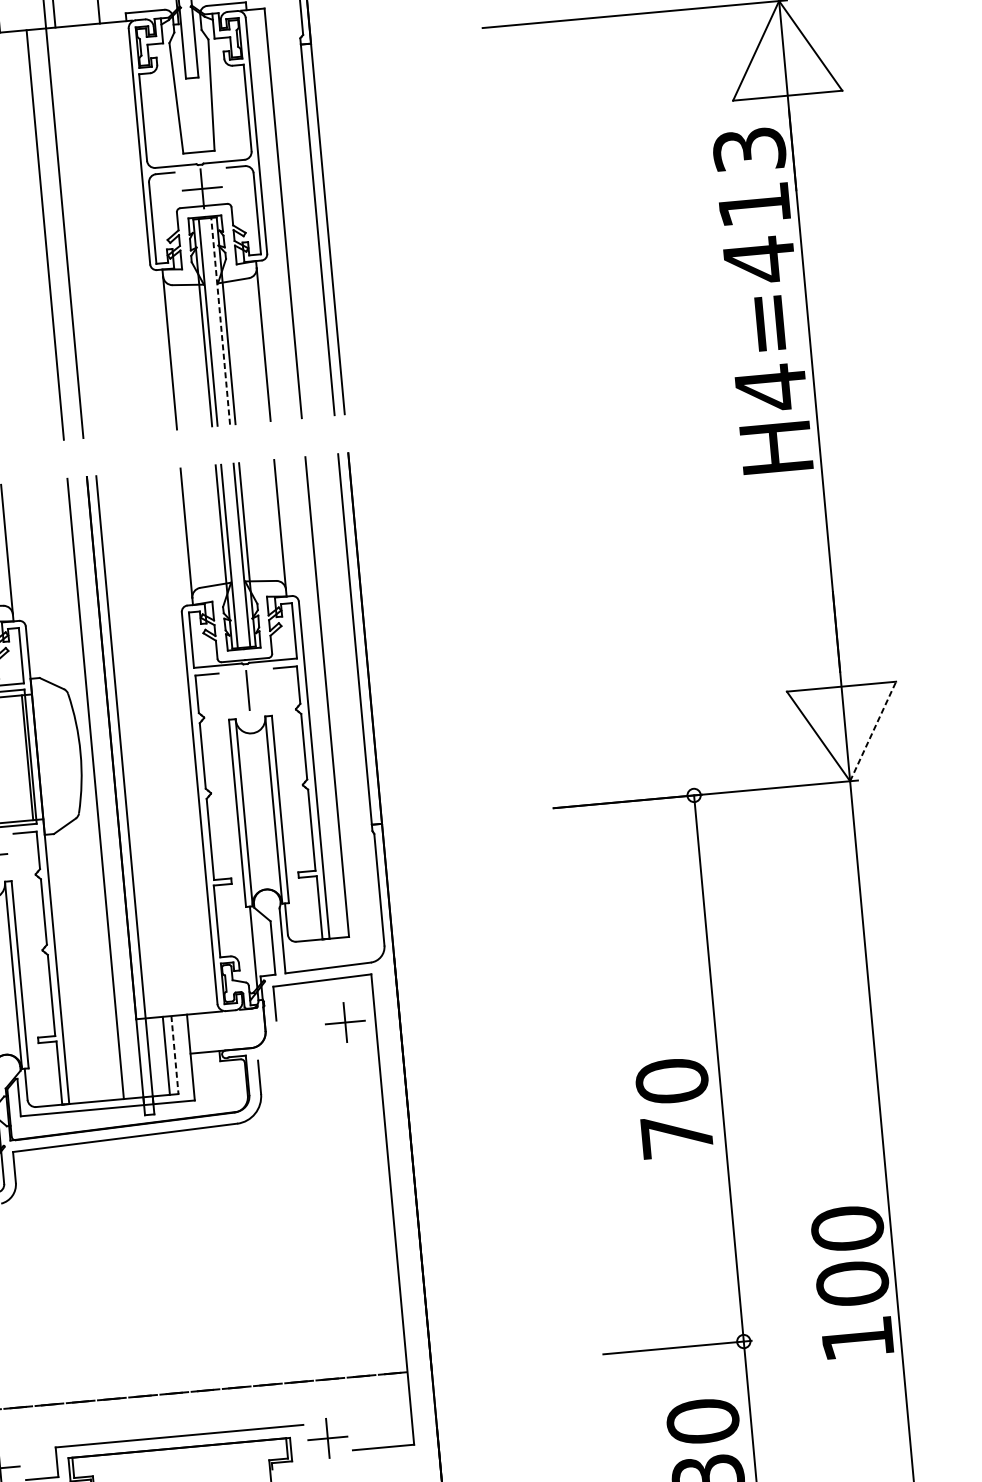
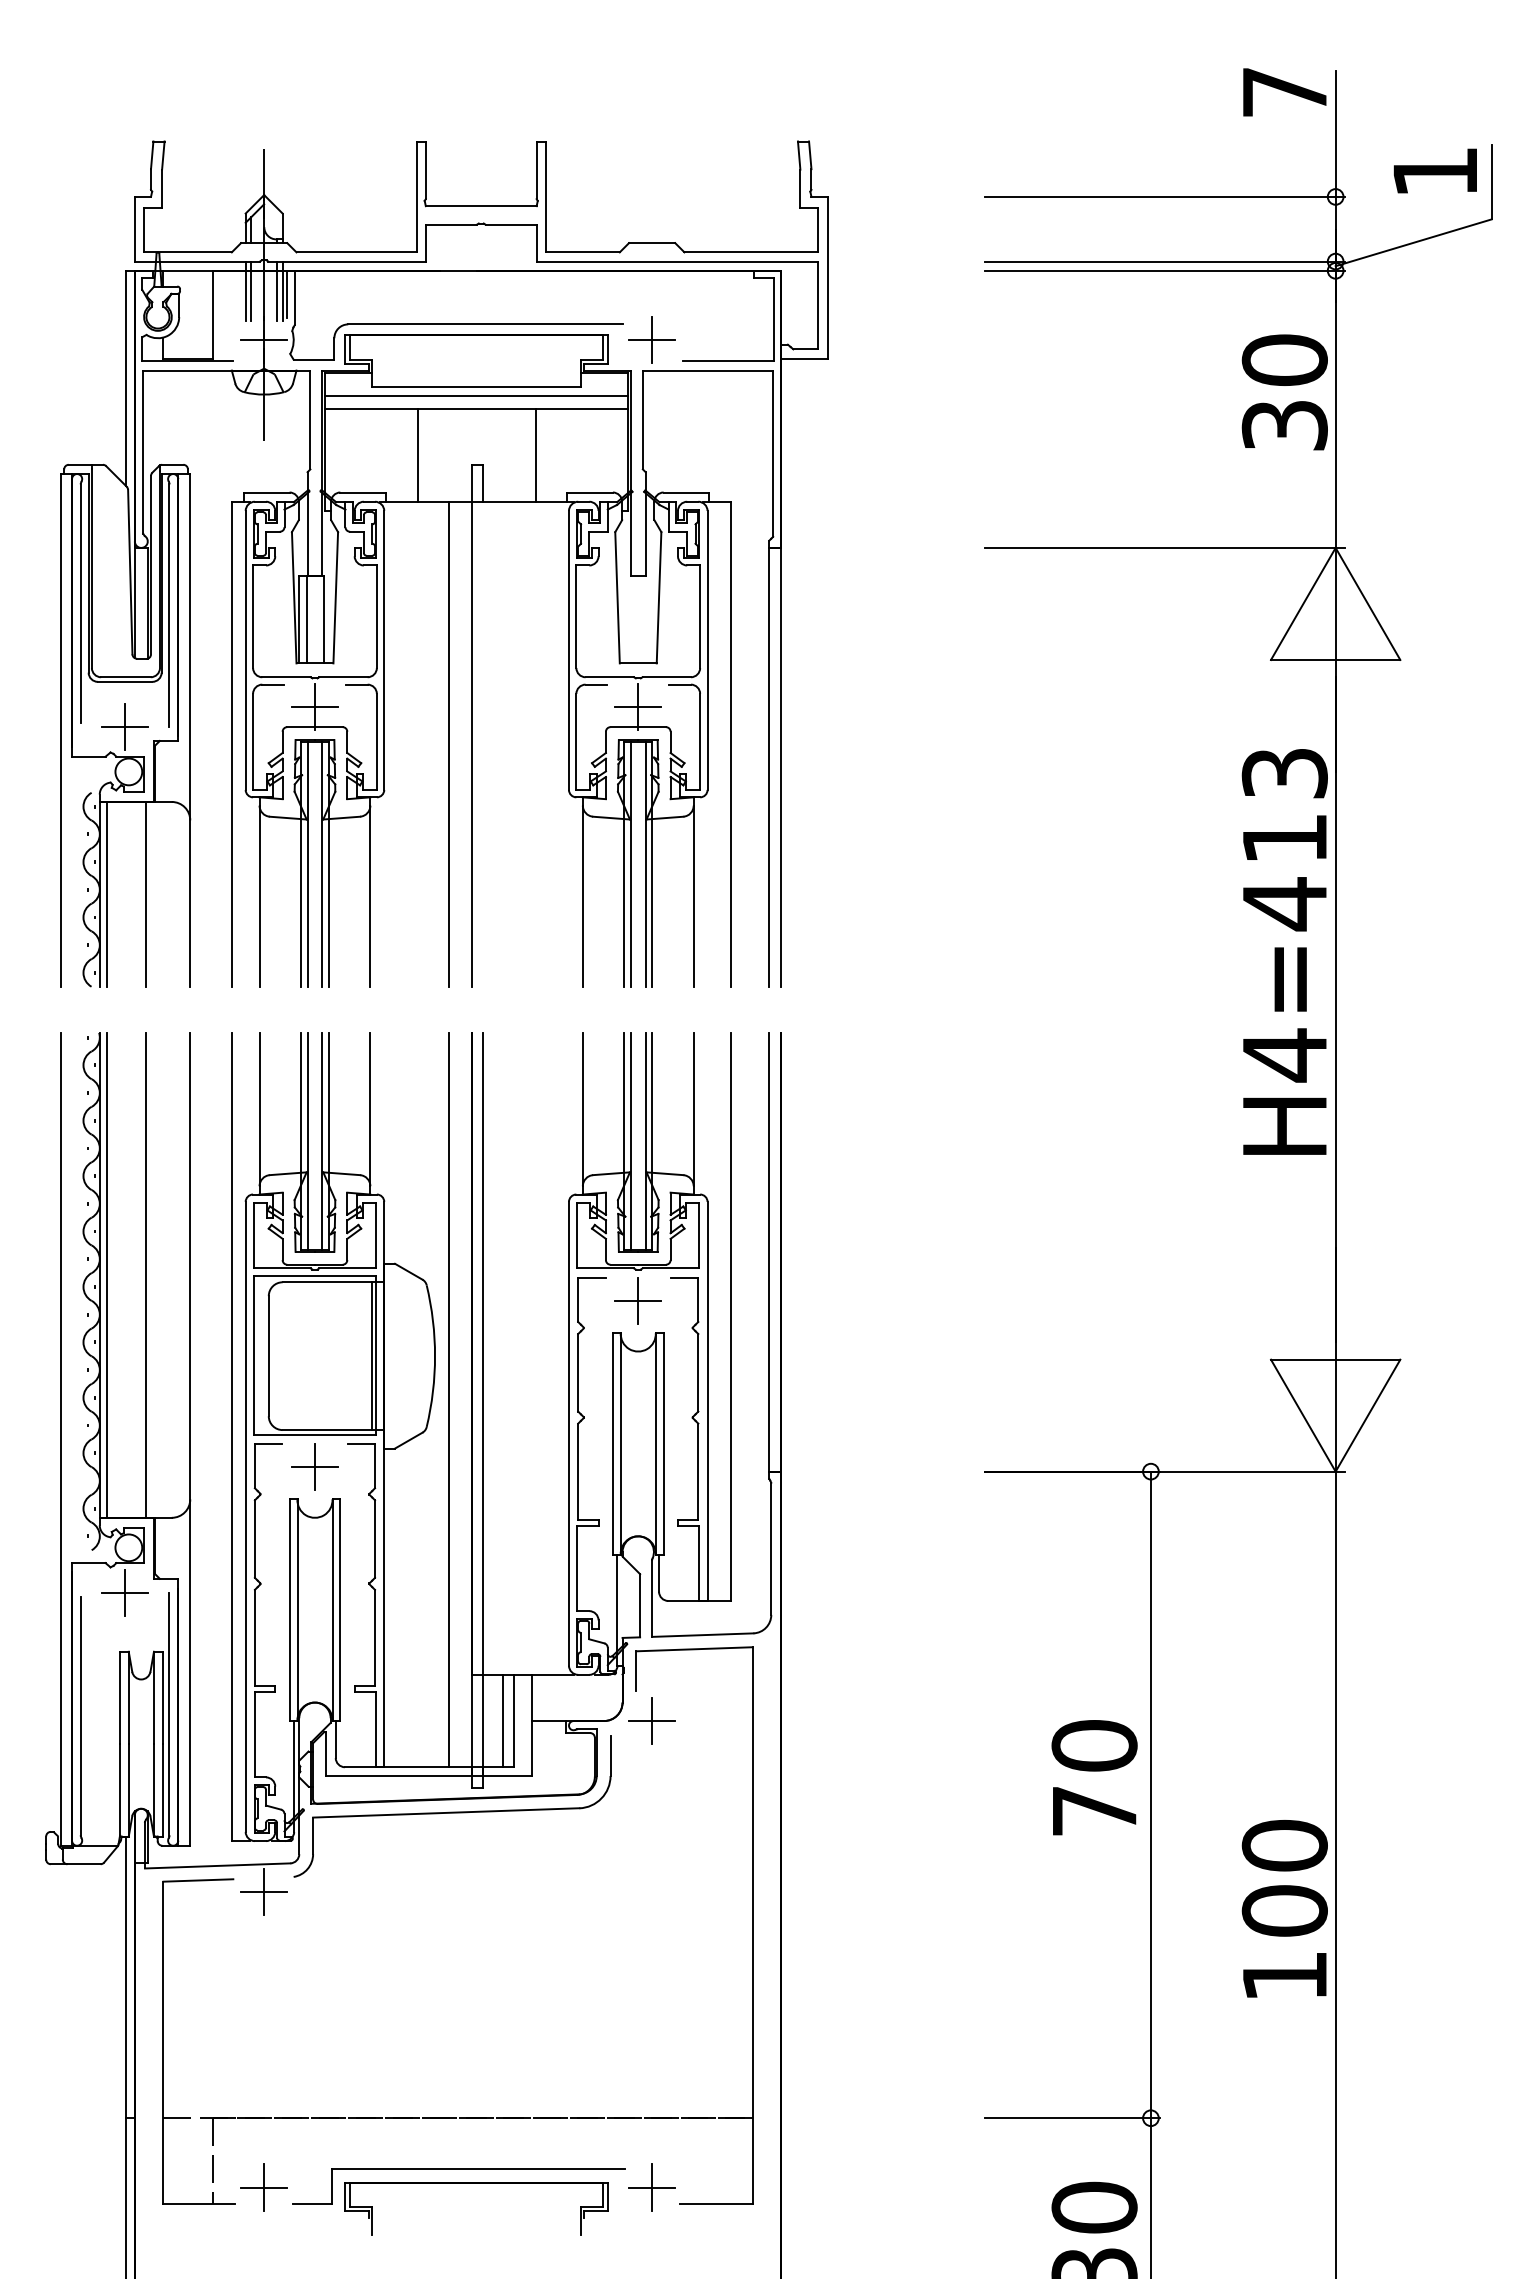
text: (762, 300) -> (1284, 951), moved
line: (220, 320) -> (645, 863), dashed -> solid
line: (248, 690) -> (638, 1300), added
line: (873, 731) -> (1368, 1415), dashed -> solid
part: (344, 1022) -> (651, 1720), moved
line: (174, 1055) -> (513, 1721), dashed -> solid
text: (674, 1107) -> (1094, 1777), moved
text: (852, 1281) -> (1284, 1908), moved

